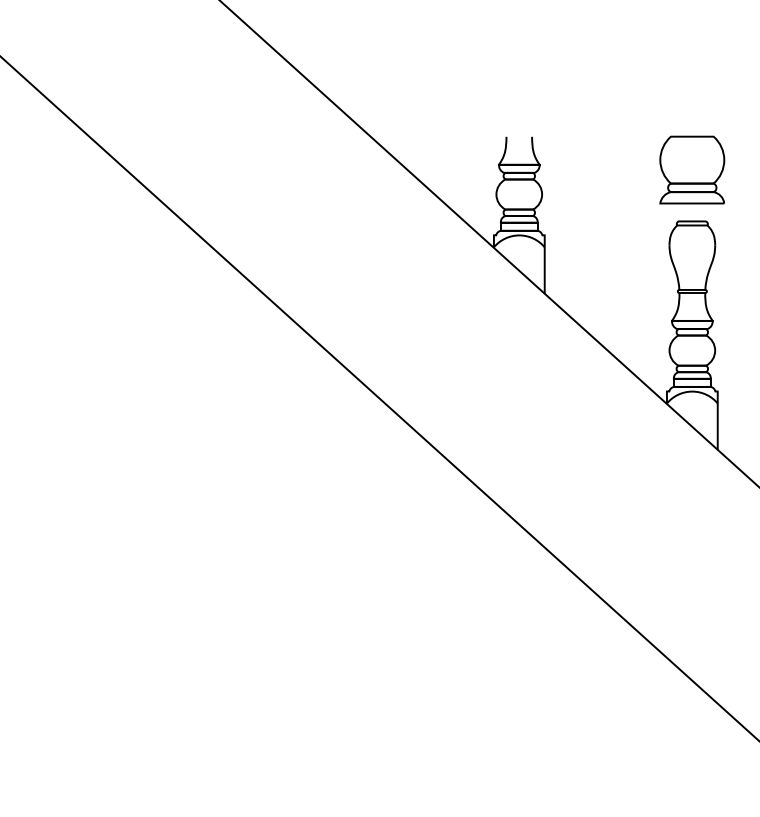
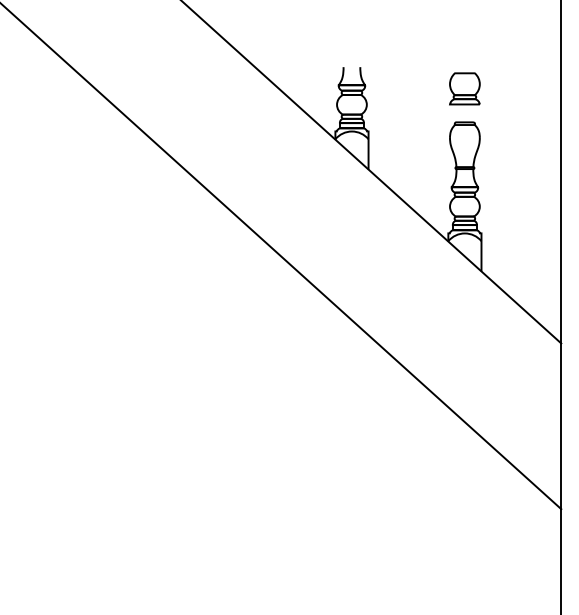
part: (691, 169) -> (464, 88), size x0.71

